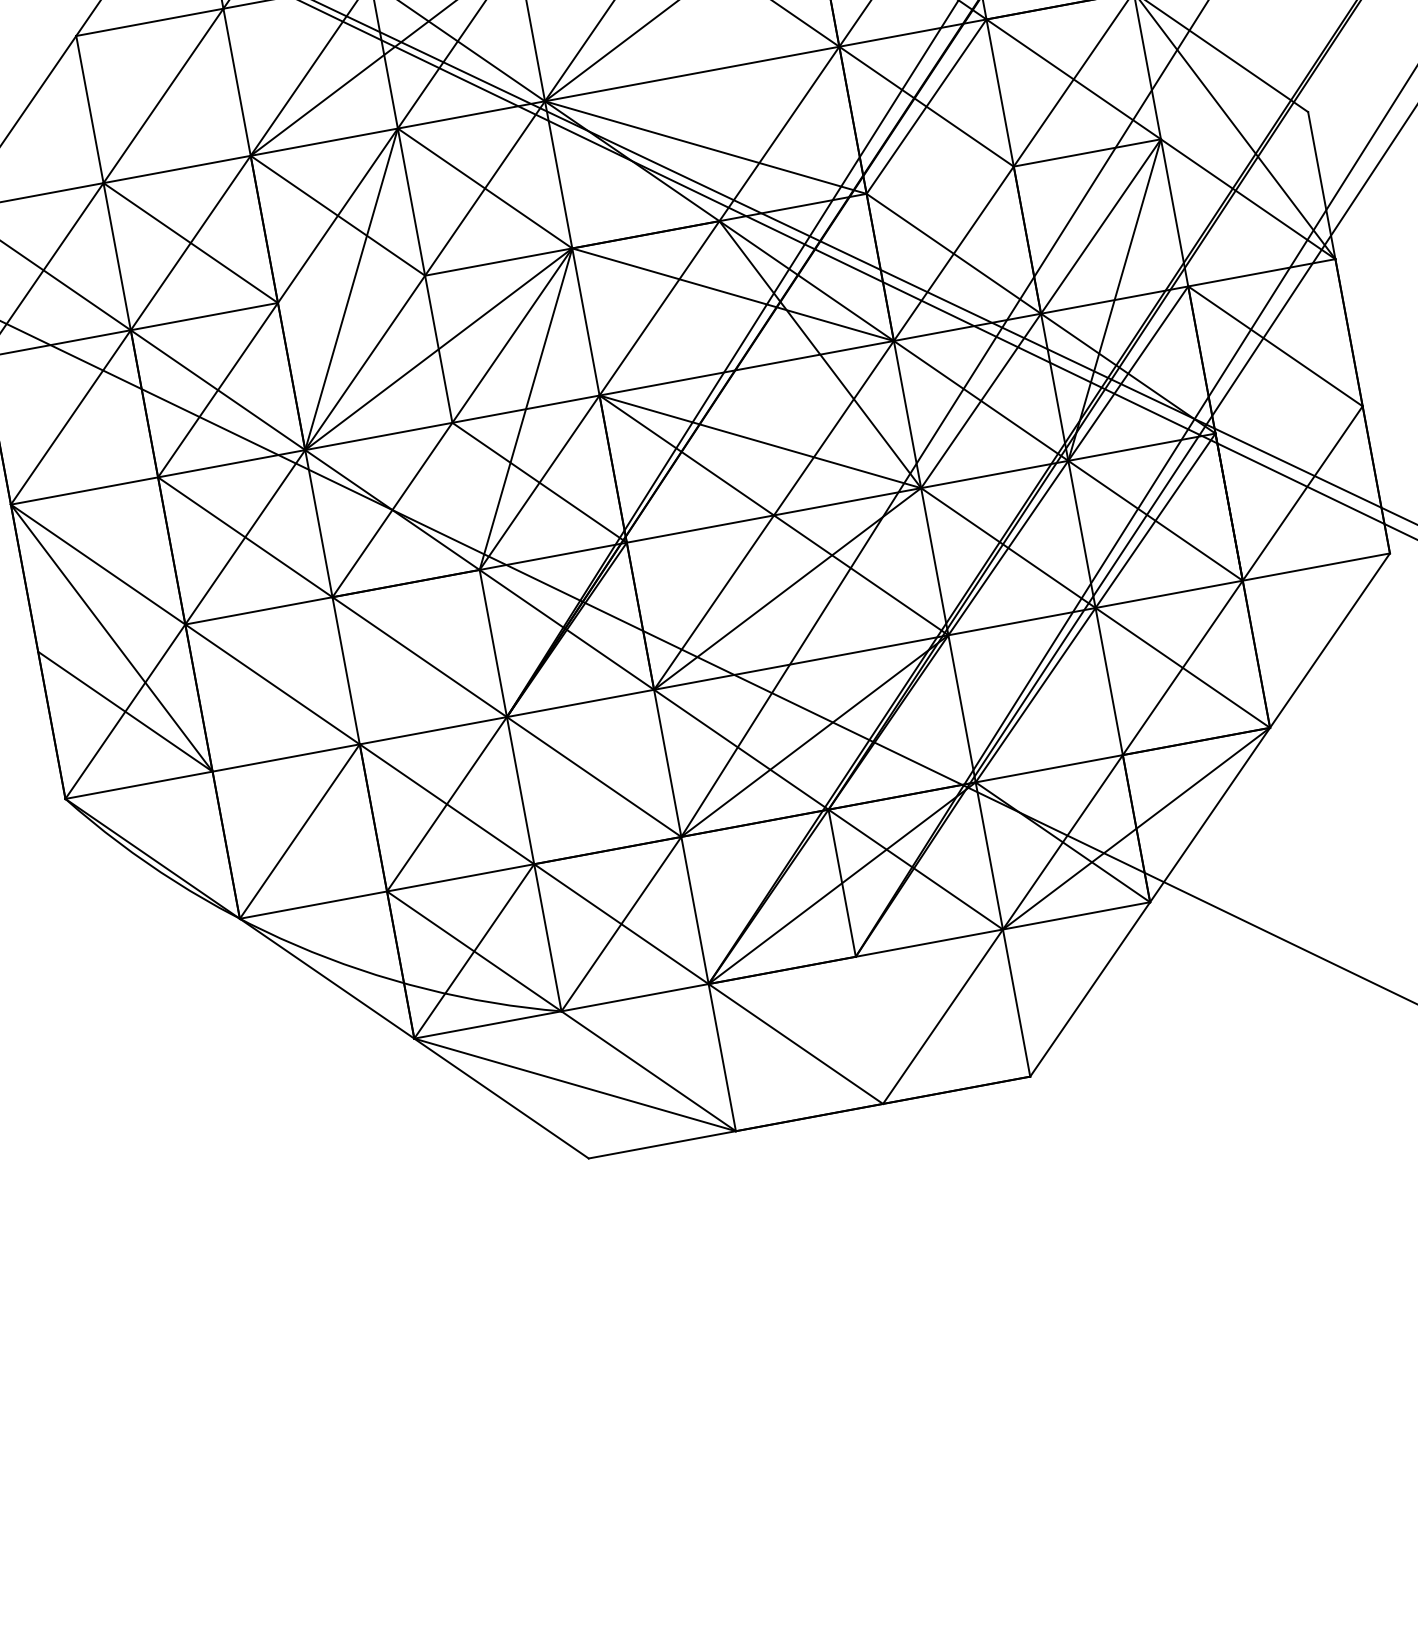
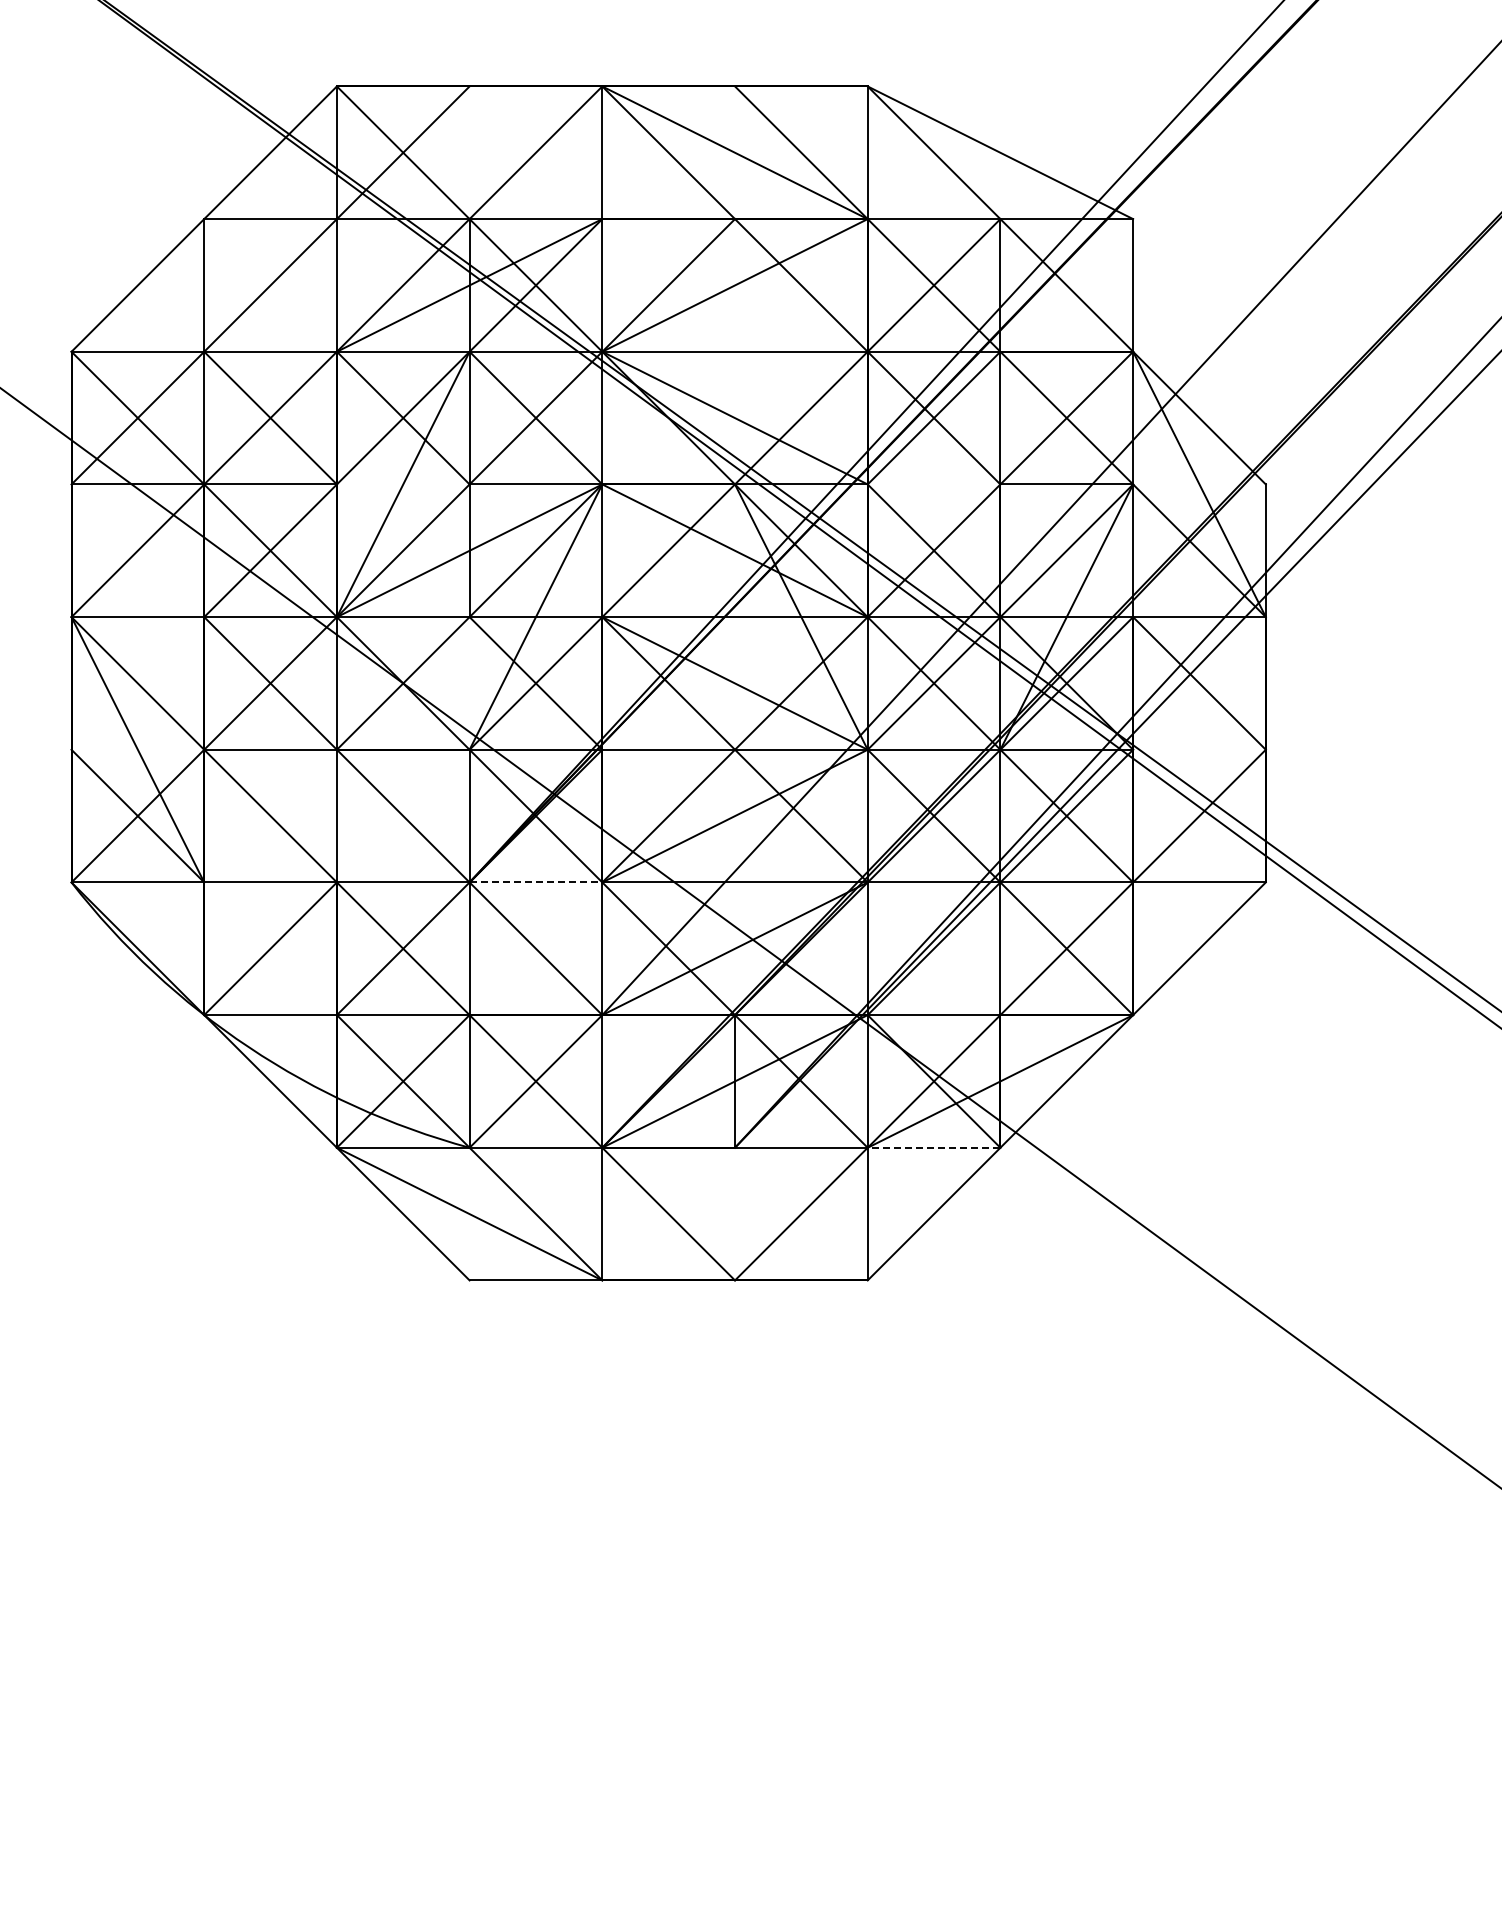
line: (581, 703) -> (536, 882), solid -> dashed
line: (1075, 915) -> (933, 1147), solid -> dashed

